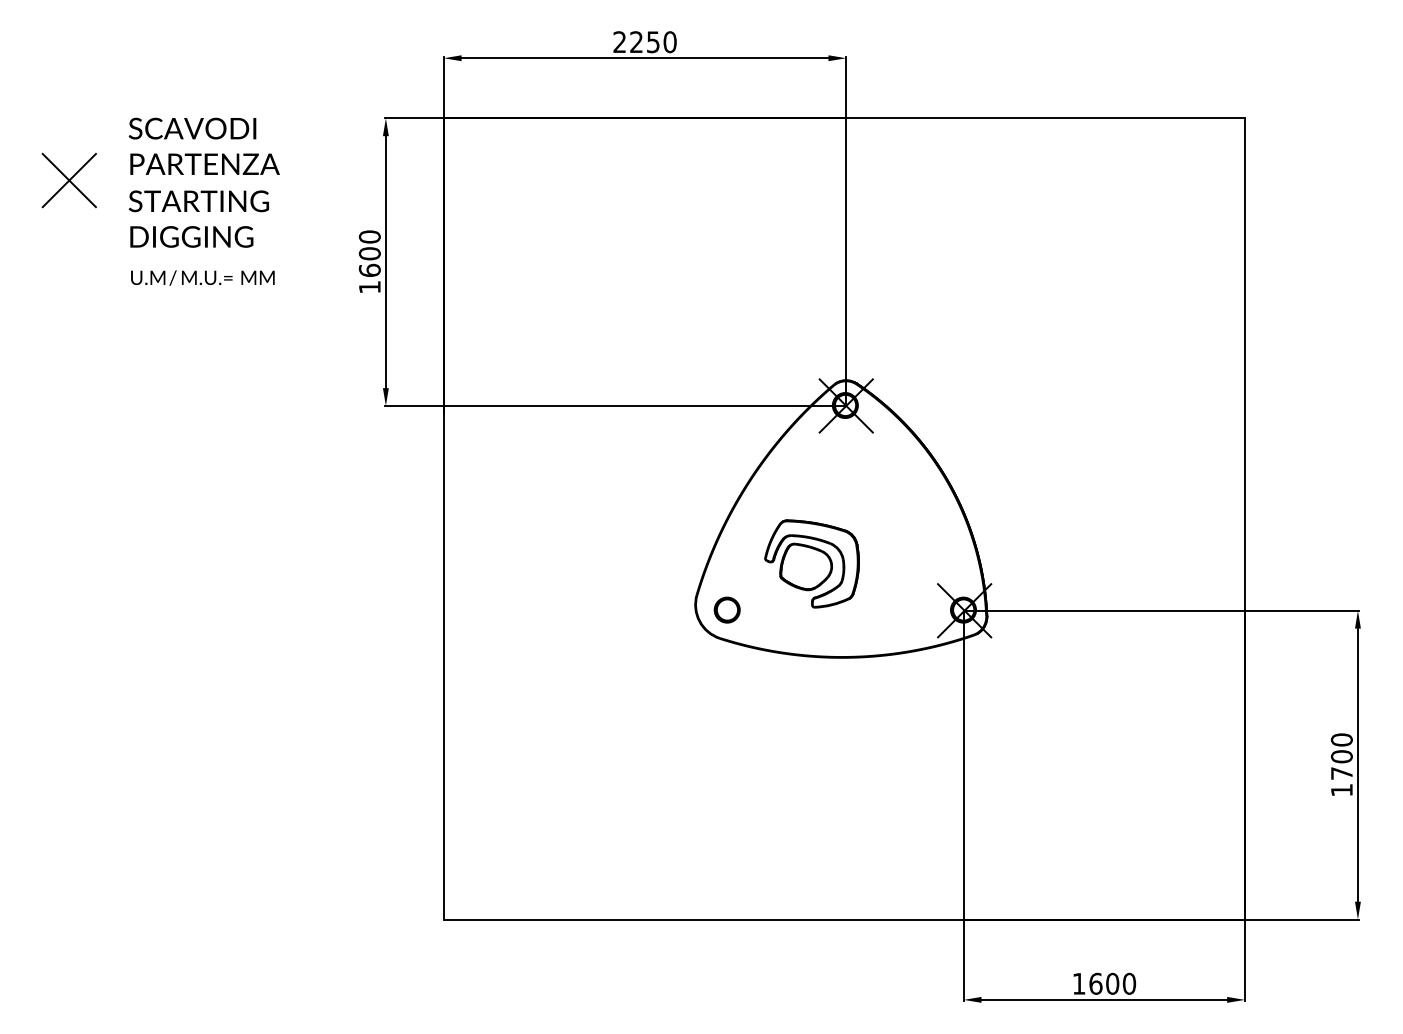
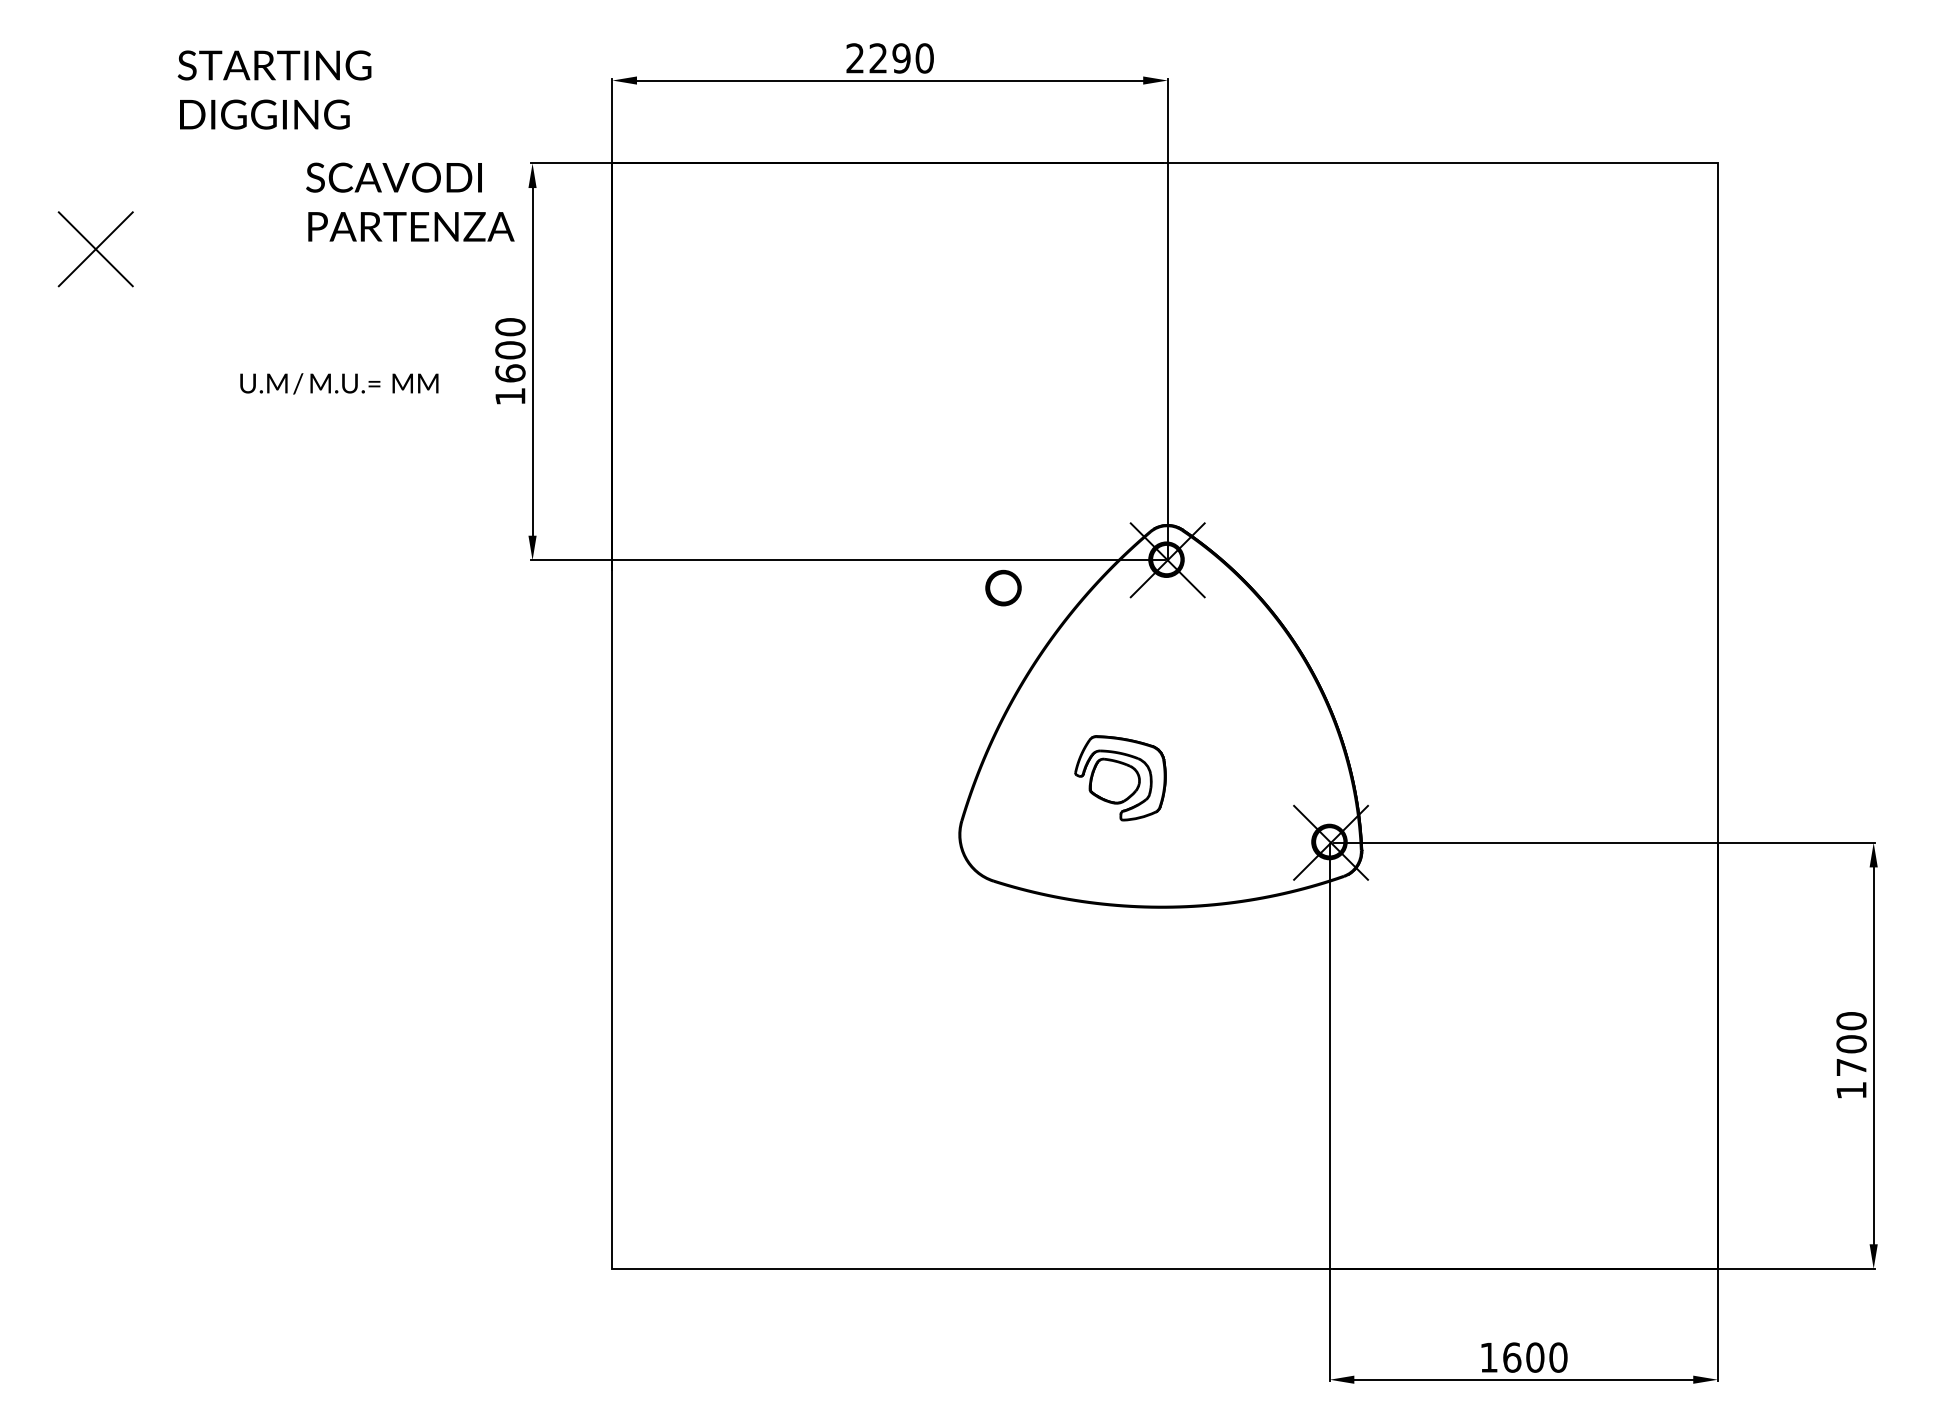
text: (652, 41) -> (900, 57), 2250 -> 2290
text: (203, 145) -> (409, 200), moved
text: (198, 218) -> (274, 89), moved
text: (202, 277) -> (338, 383), moved
part: (811, 563) -> (1119, 777), size x0.7
part: (726, 609) -> (1002, 587), moved

